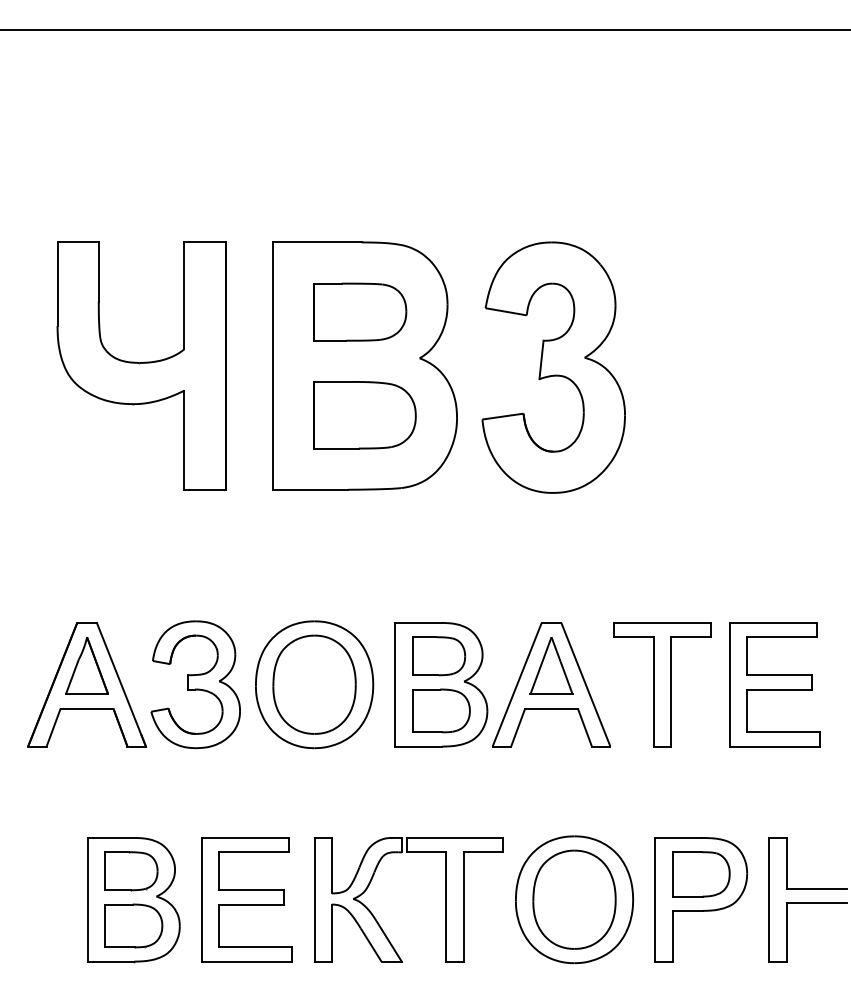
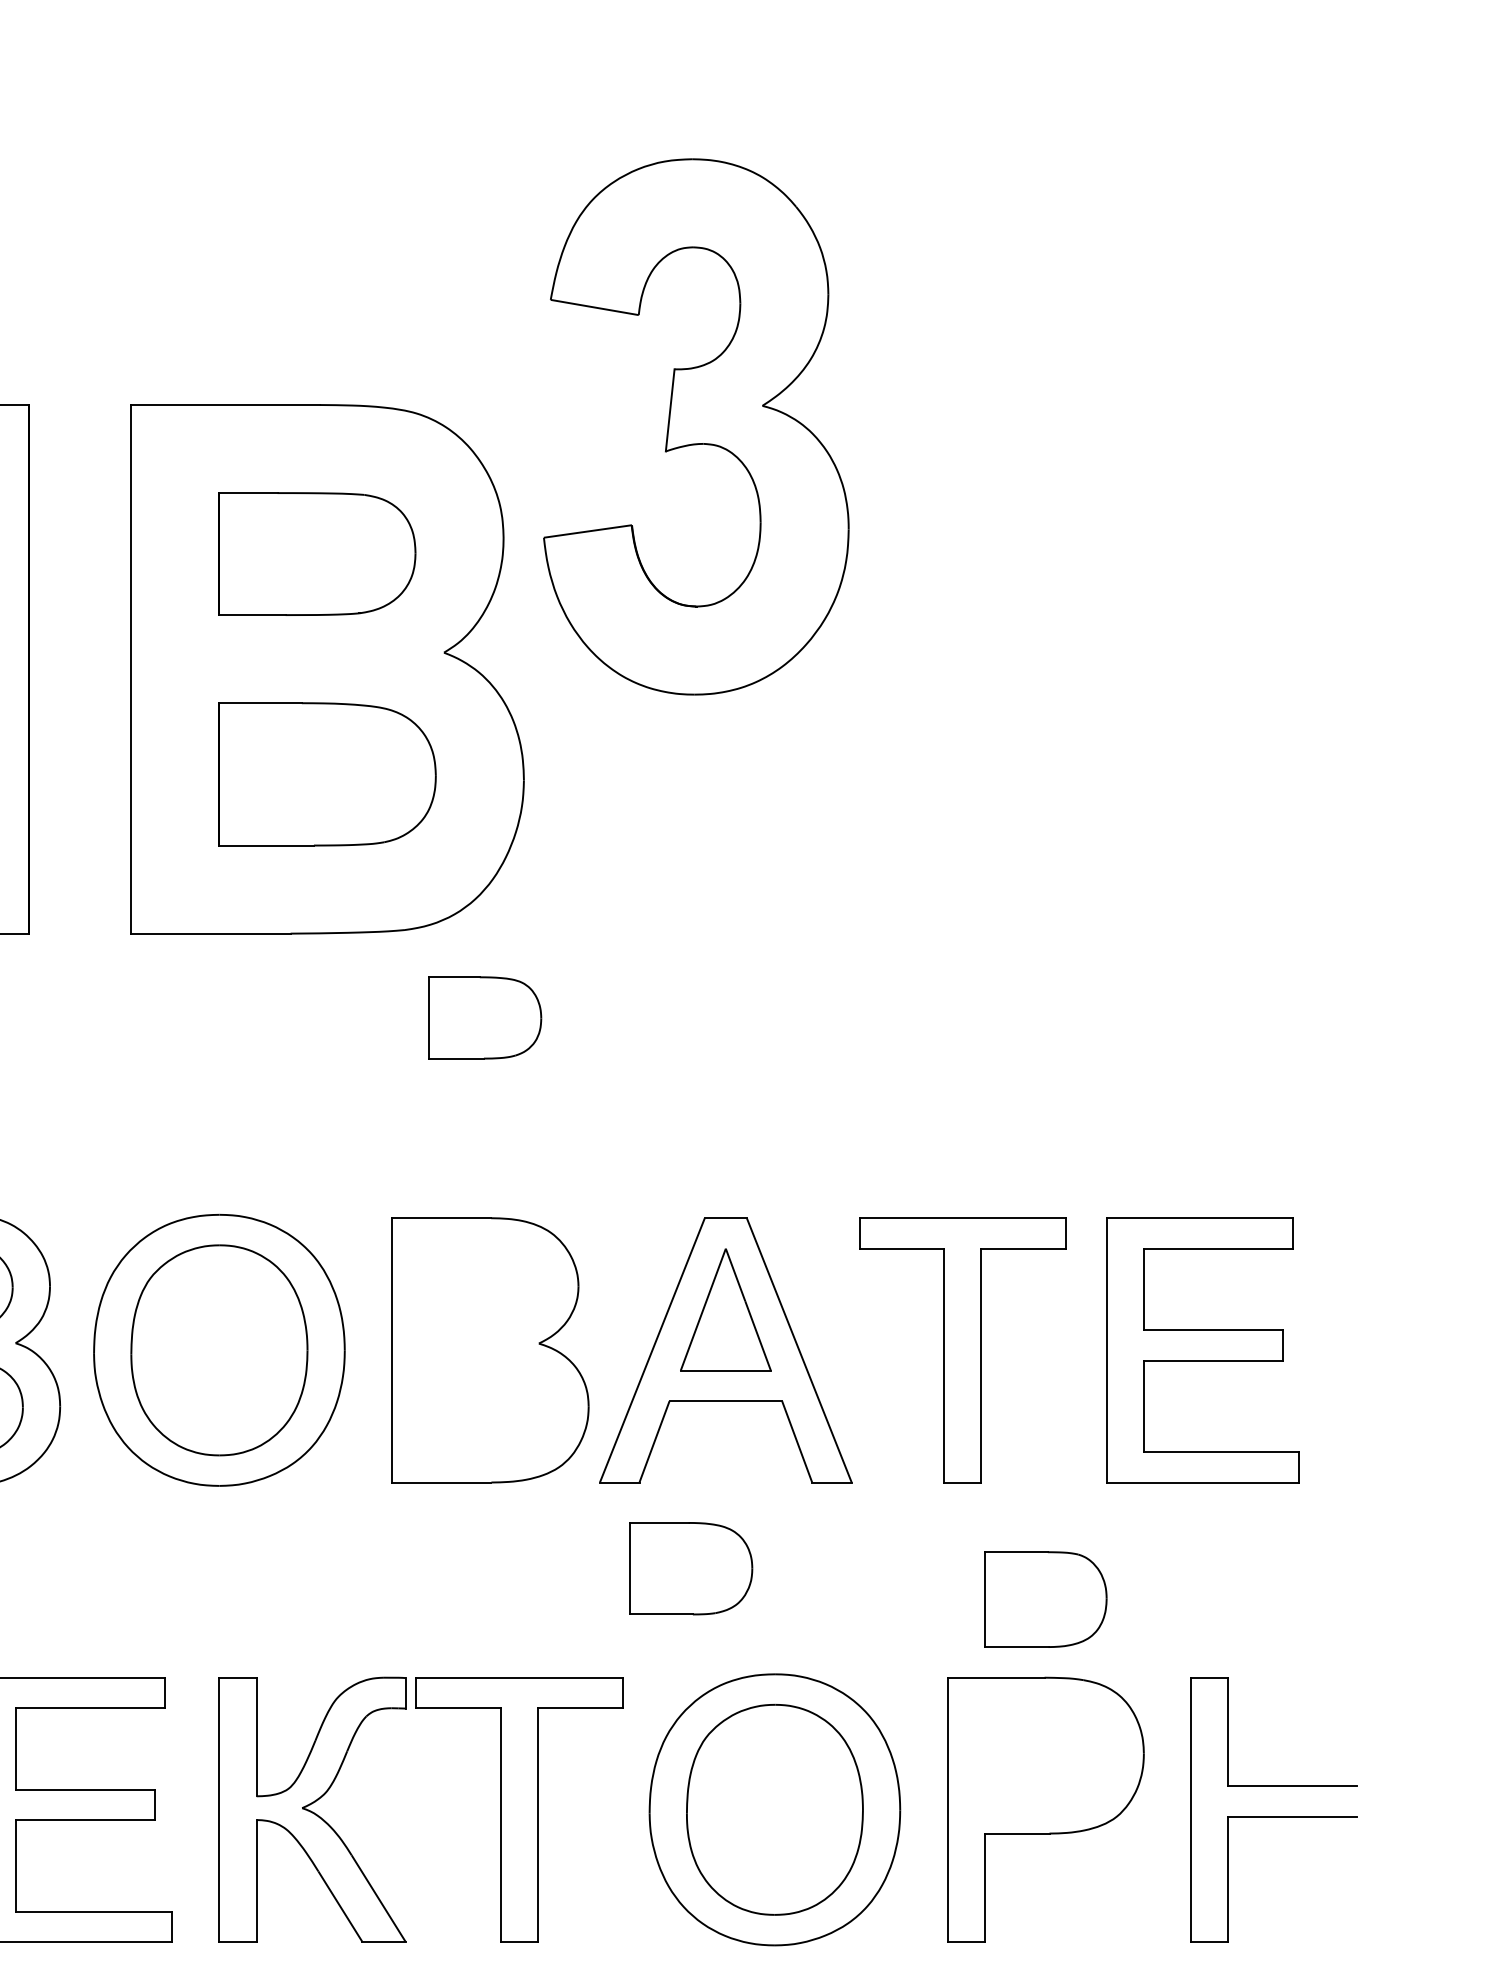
part: (553, 367) -> (695, 426), moved
part: (439, 656) -> (486, 1018), moved
part: (441, 710) -> (691, 1567), moved
part: (701, 874) -> (1046, 1599), moved

